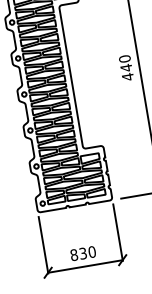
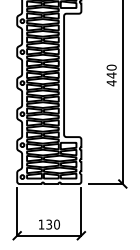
text: (74, 254) -> (41, 224), 830 -> 130

